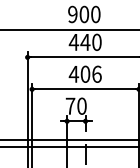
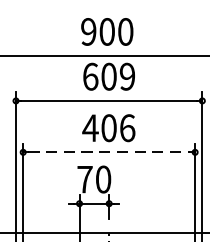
text: (84, 41) -> (107, 75), 440 -> 609
line: (86, 89) -> (110, 152), solid -> dashed

